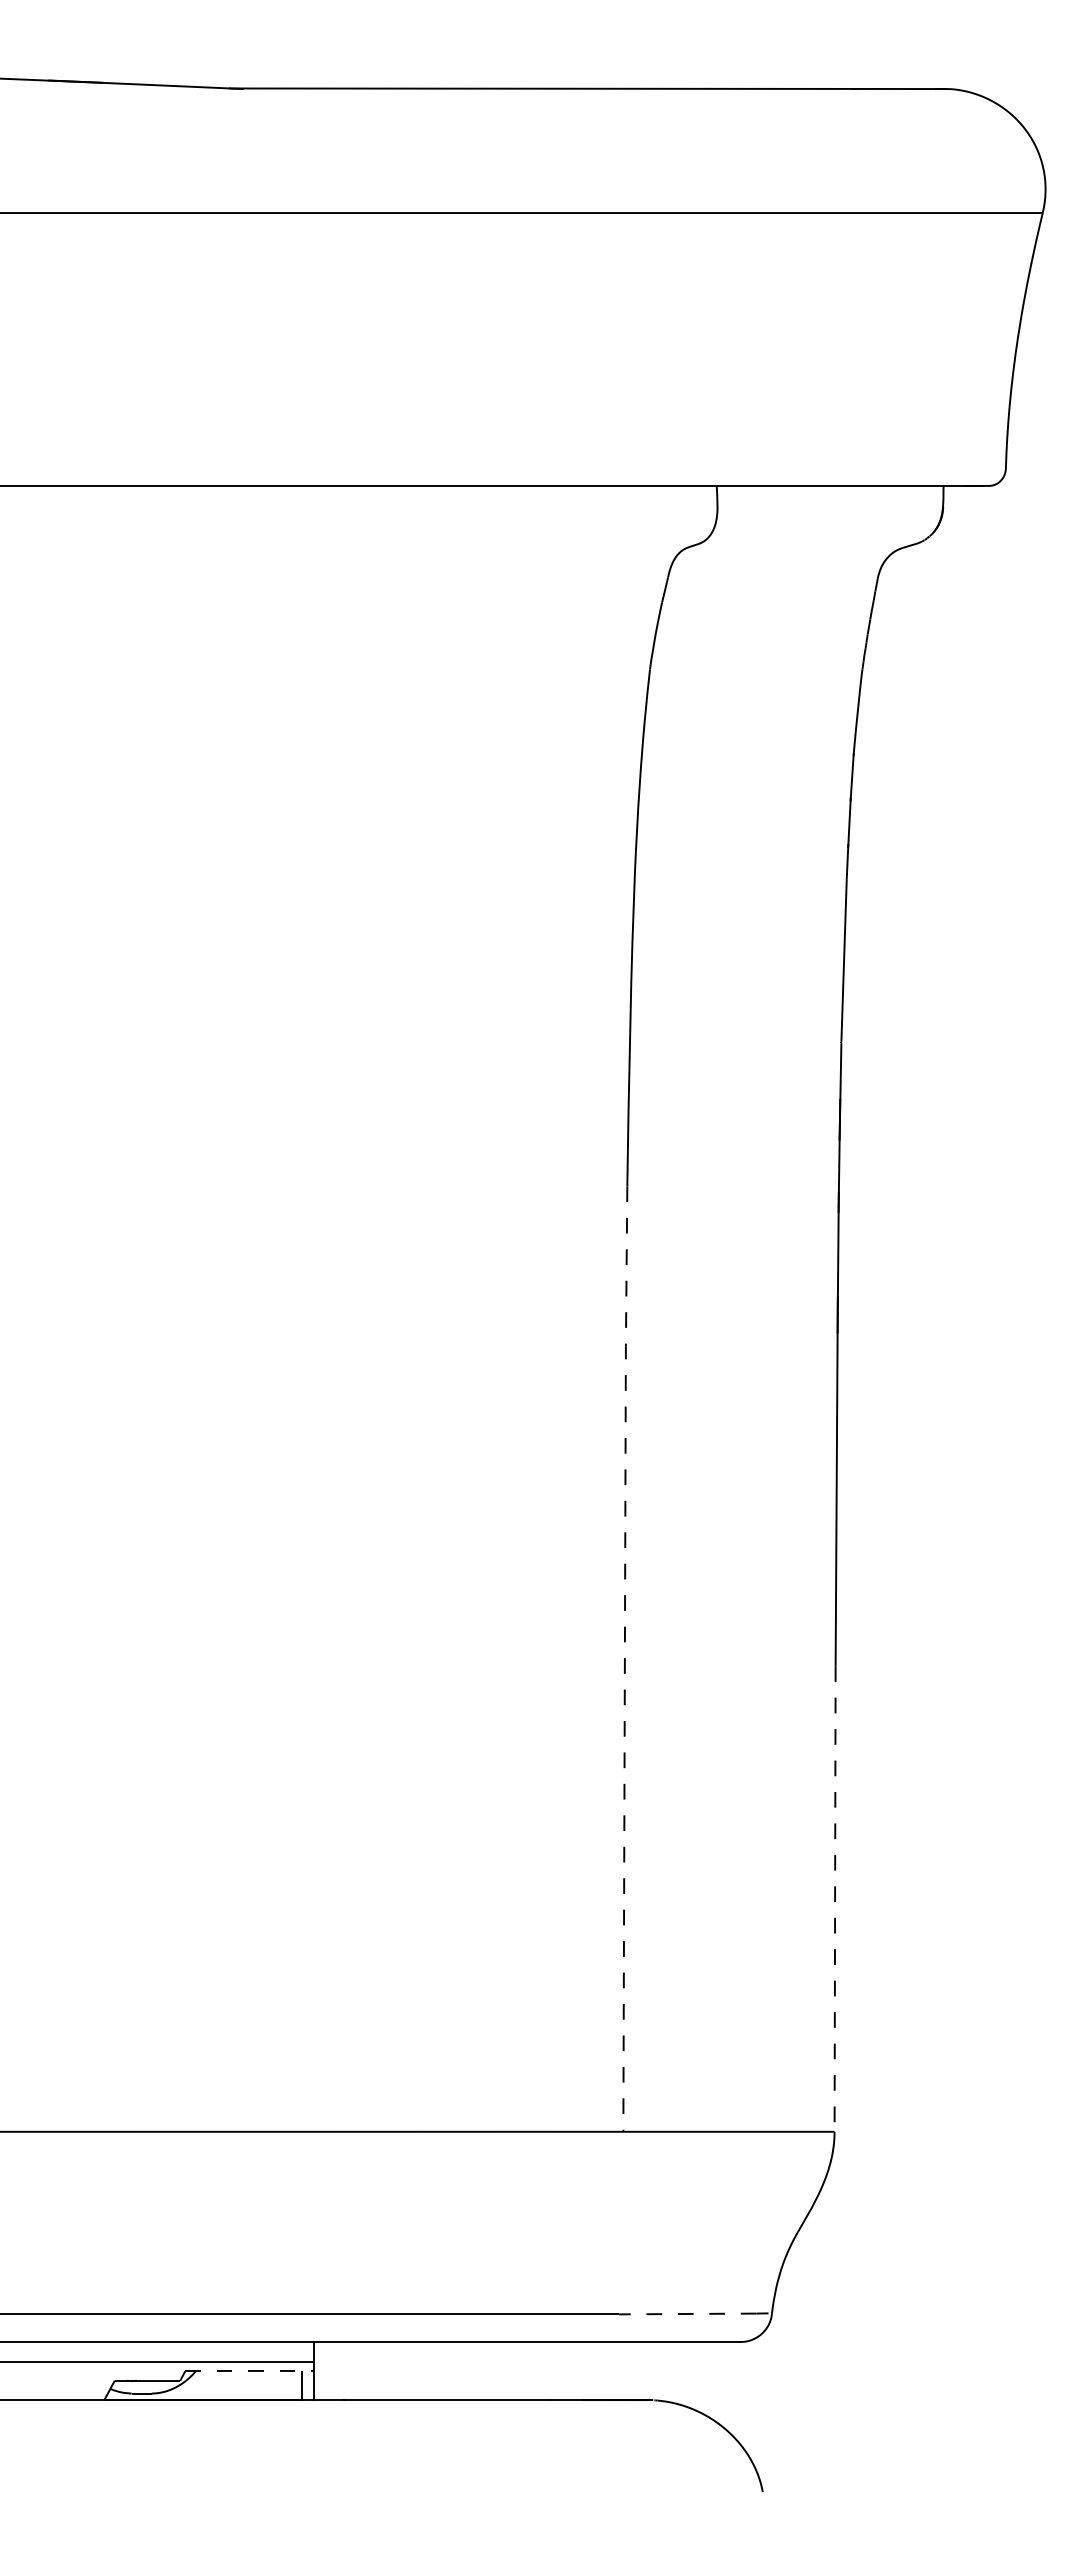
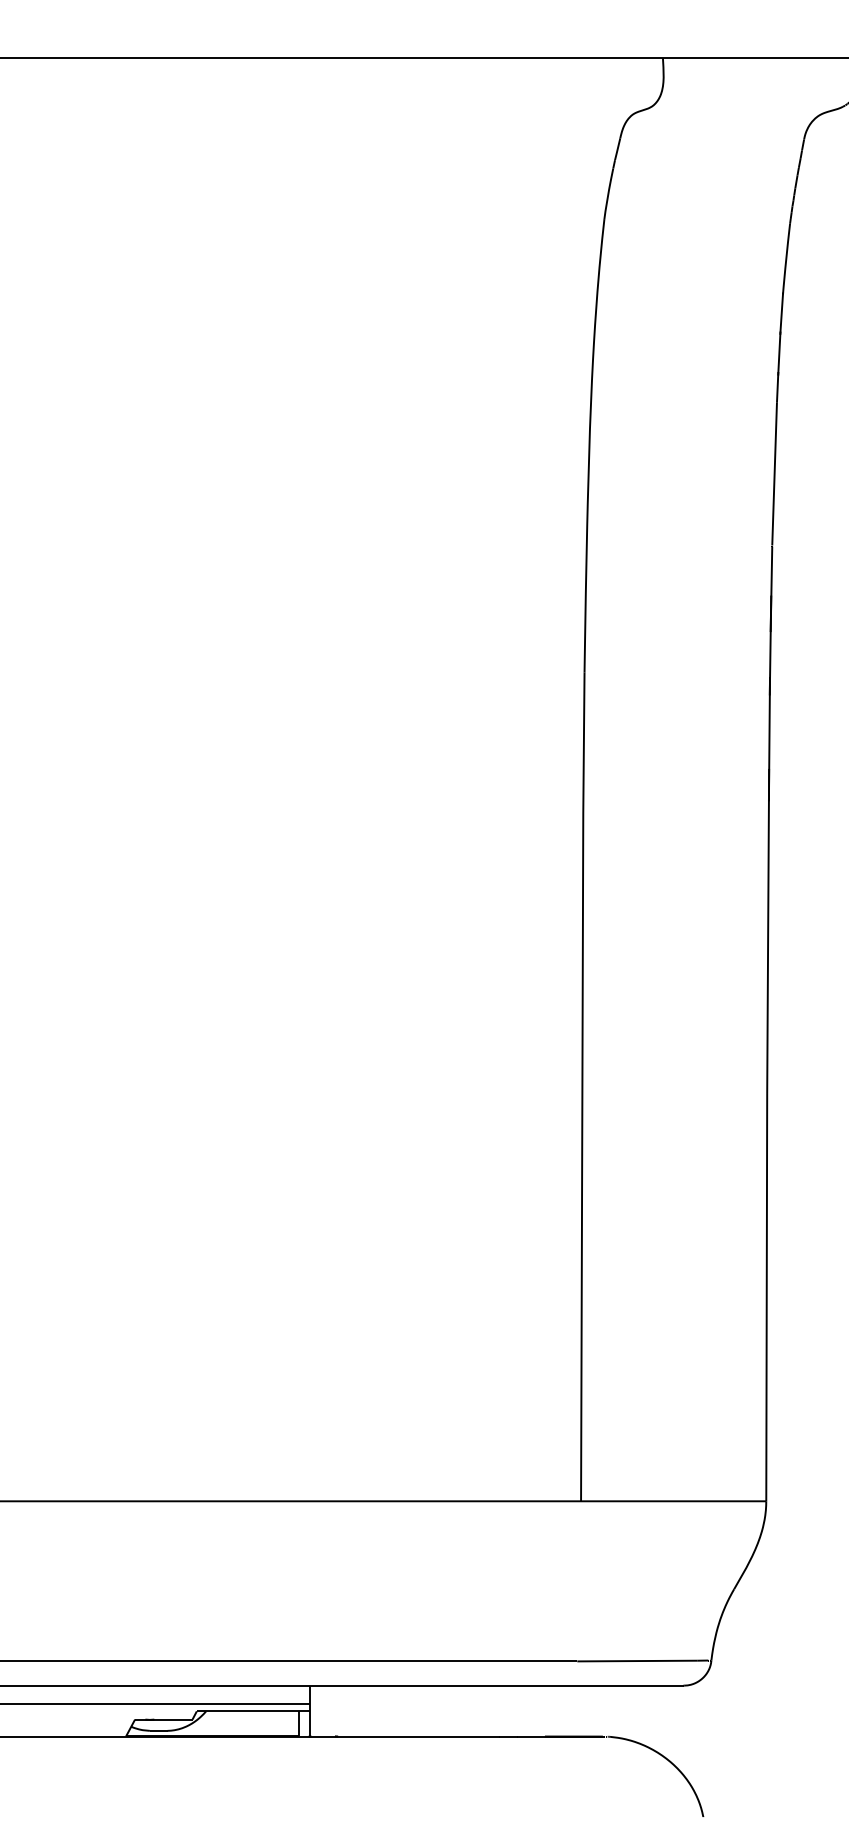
line: (624, 1658) -> (582, 1086), dashed -> solid
line: (835, 1899) -> (767, 1297), dashed -> solid
line: (687, 2313) -> (637, 1660), dashed -> solid
line: (250, 2371) -> (254, 1711), dashed -> solid

